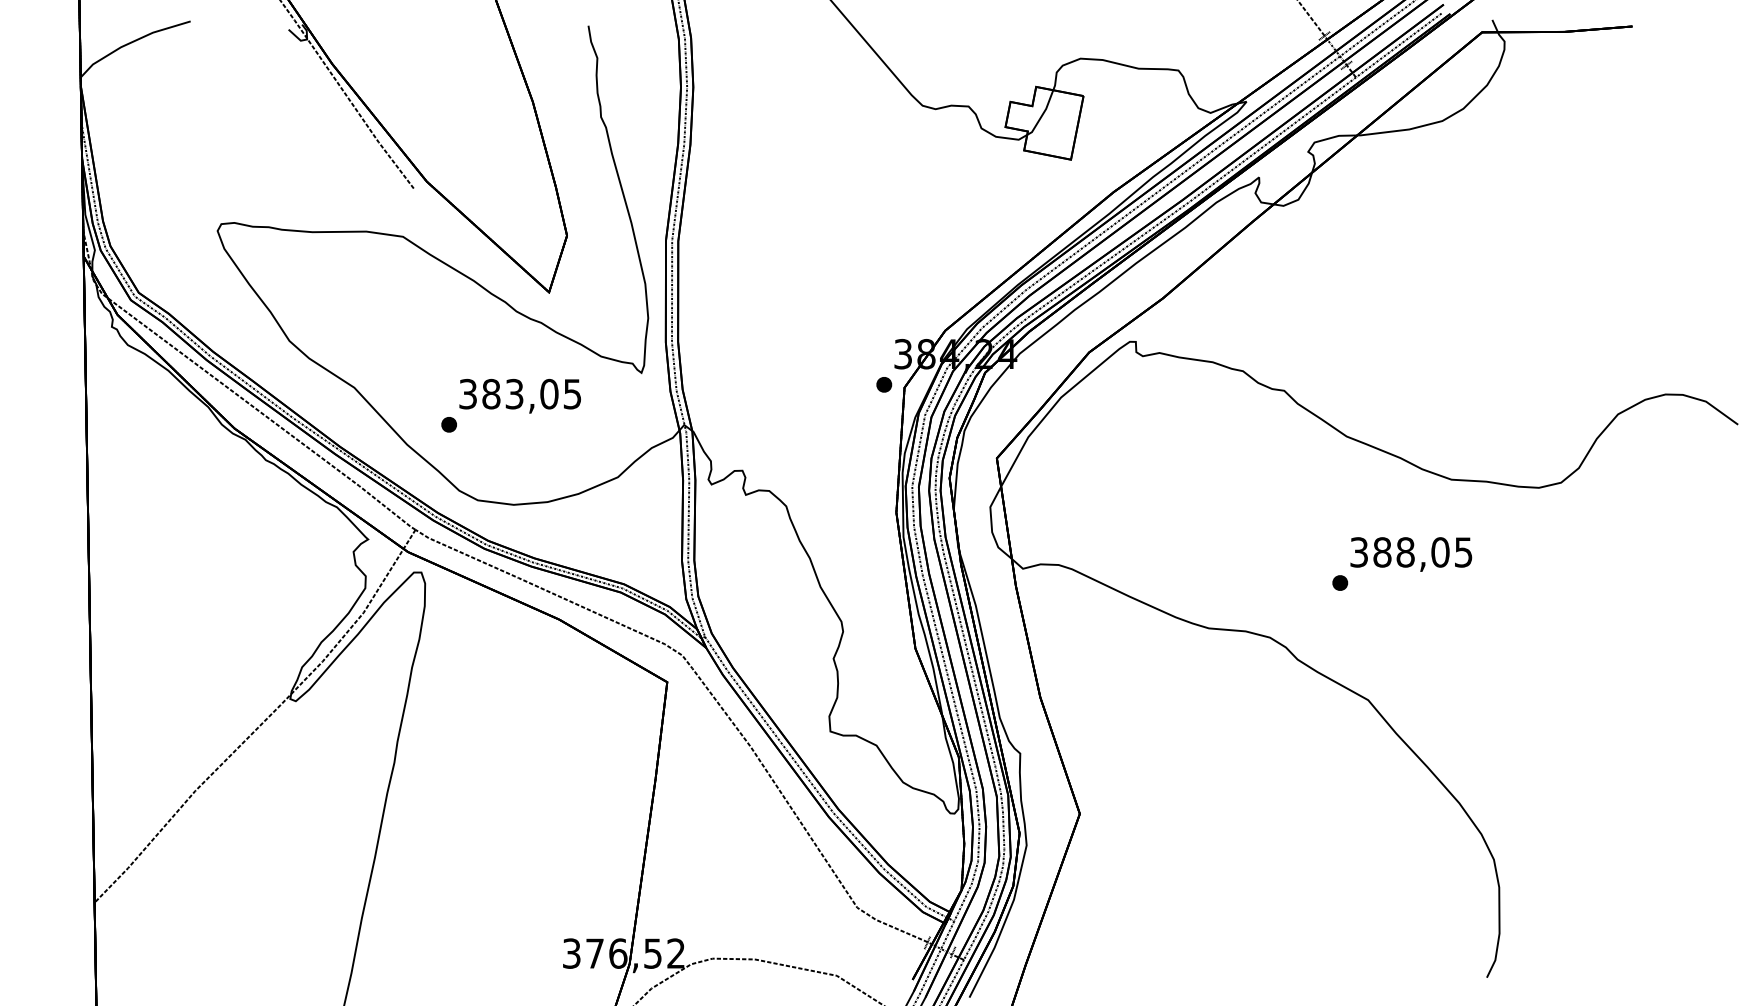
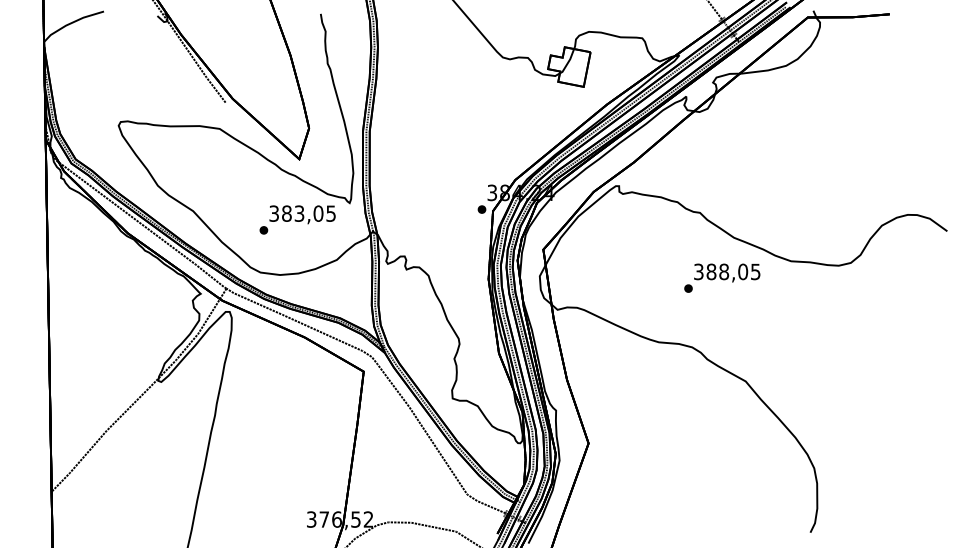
text: (510, 404) -> (297, 219), moved
text: (1402, 562) -> (722, 277), moved

